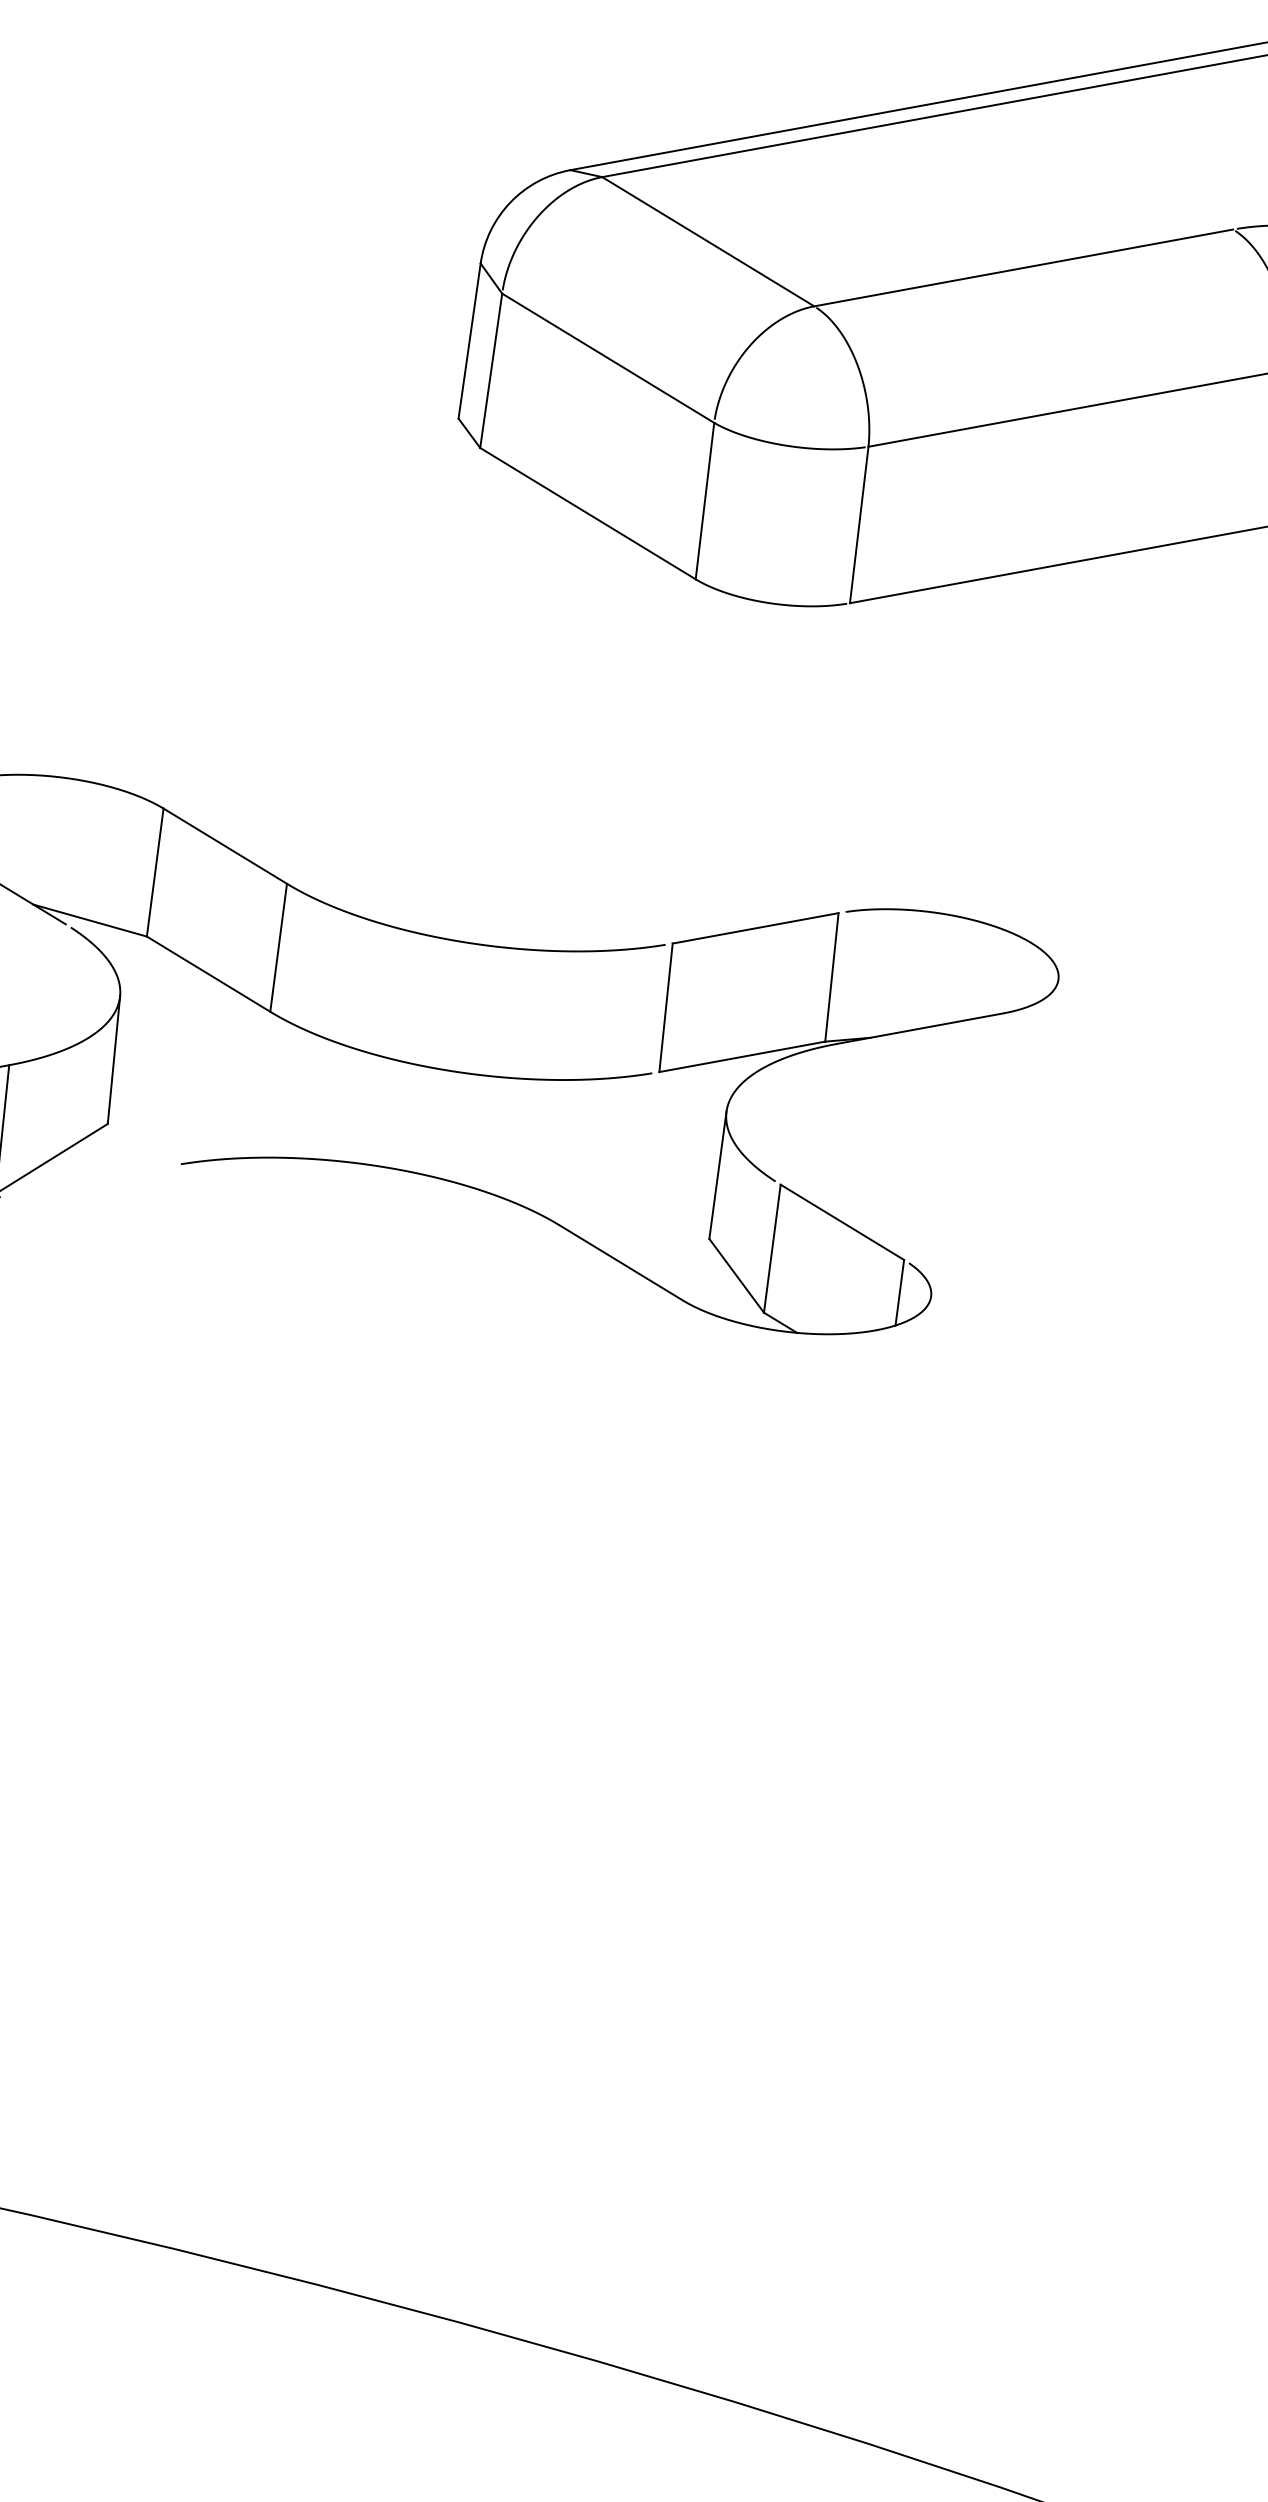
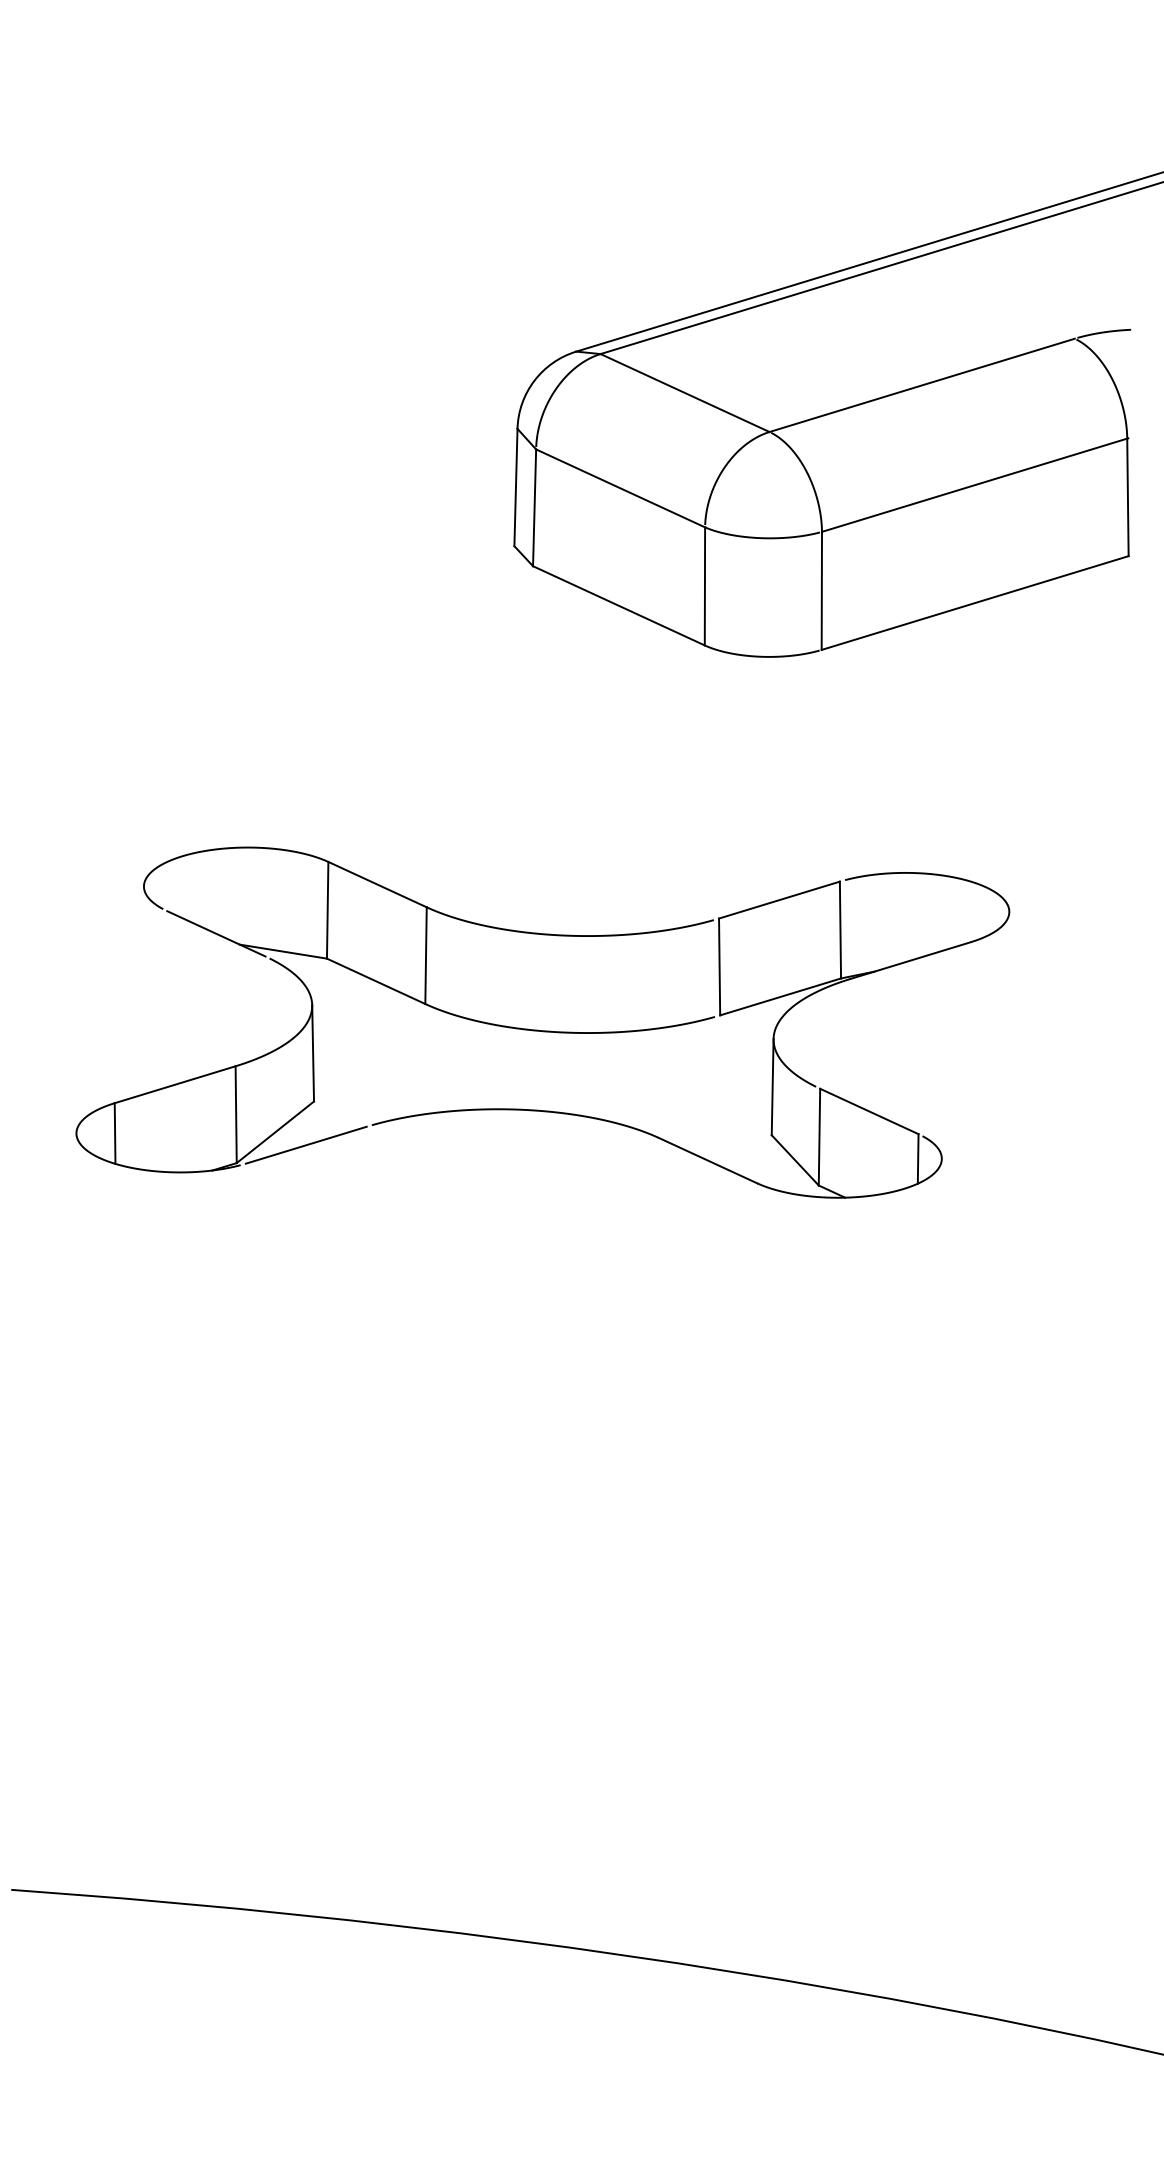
line: (89, 1179) -> (305, 1144), added

